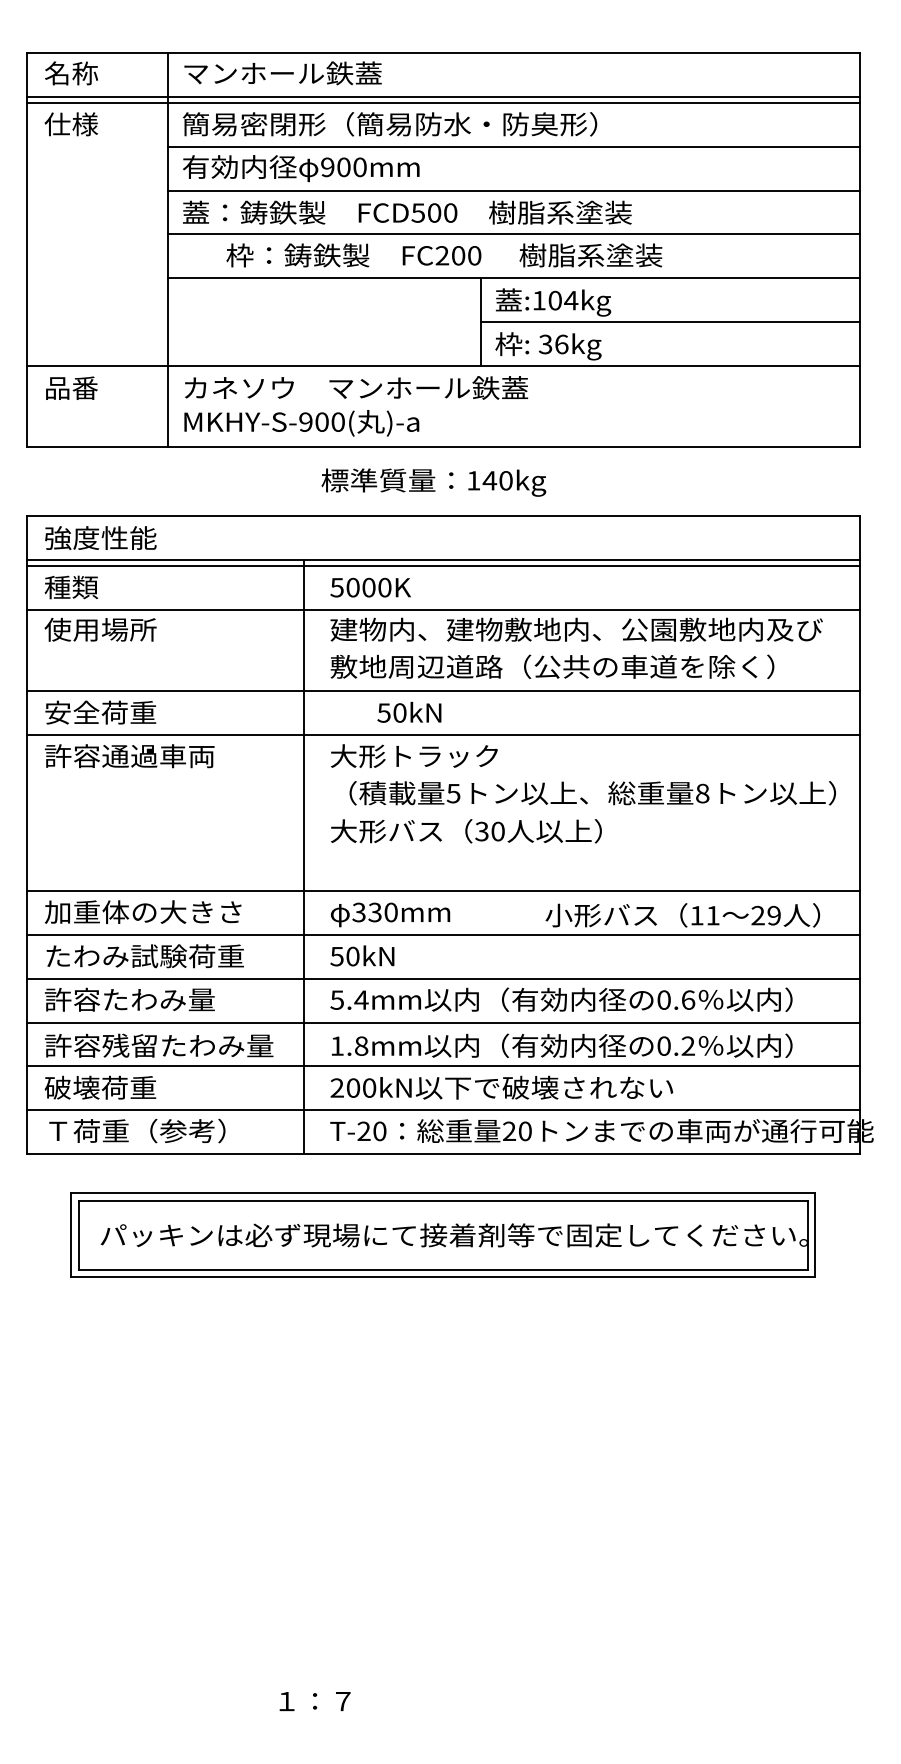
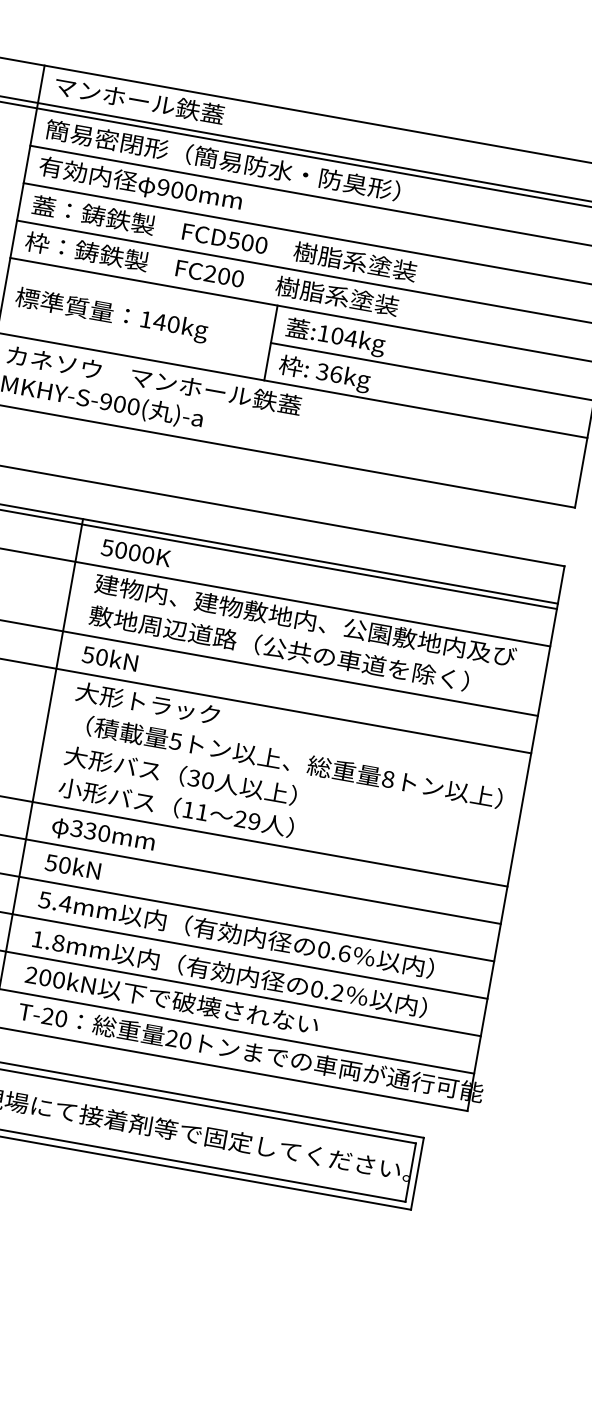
text: (444, 255) -> (212, 273), moved
text: (433, 482) -> (111, 315), moved
text: (409, 711) -> (110, 657), moved
text: (682, 915) -> (176, 807), moved

